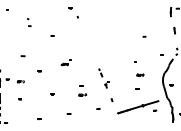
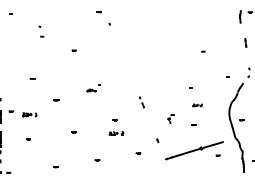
part: (20, 81) -> (29, 114), size x1.6
part: (106, 84) -> (170, 118), moved
part: (82, 95) -> (116, 133), size x1.4

